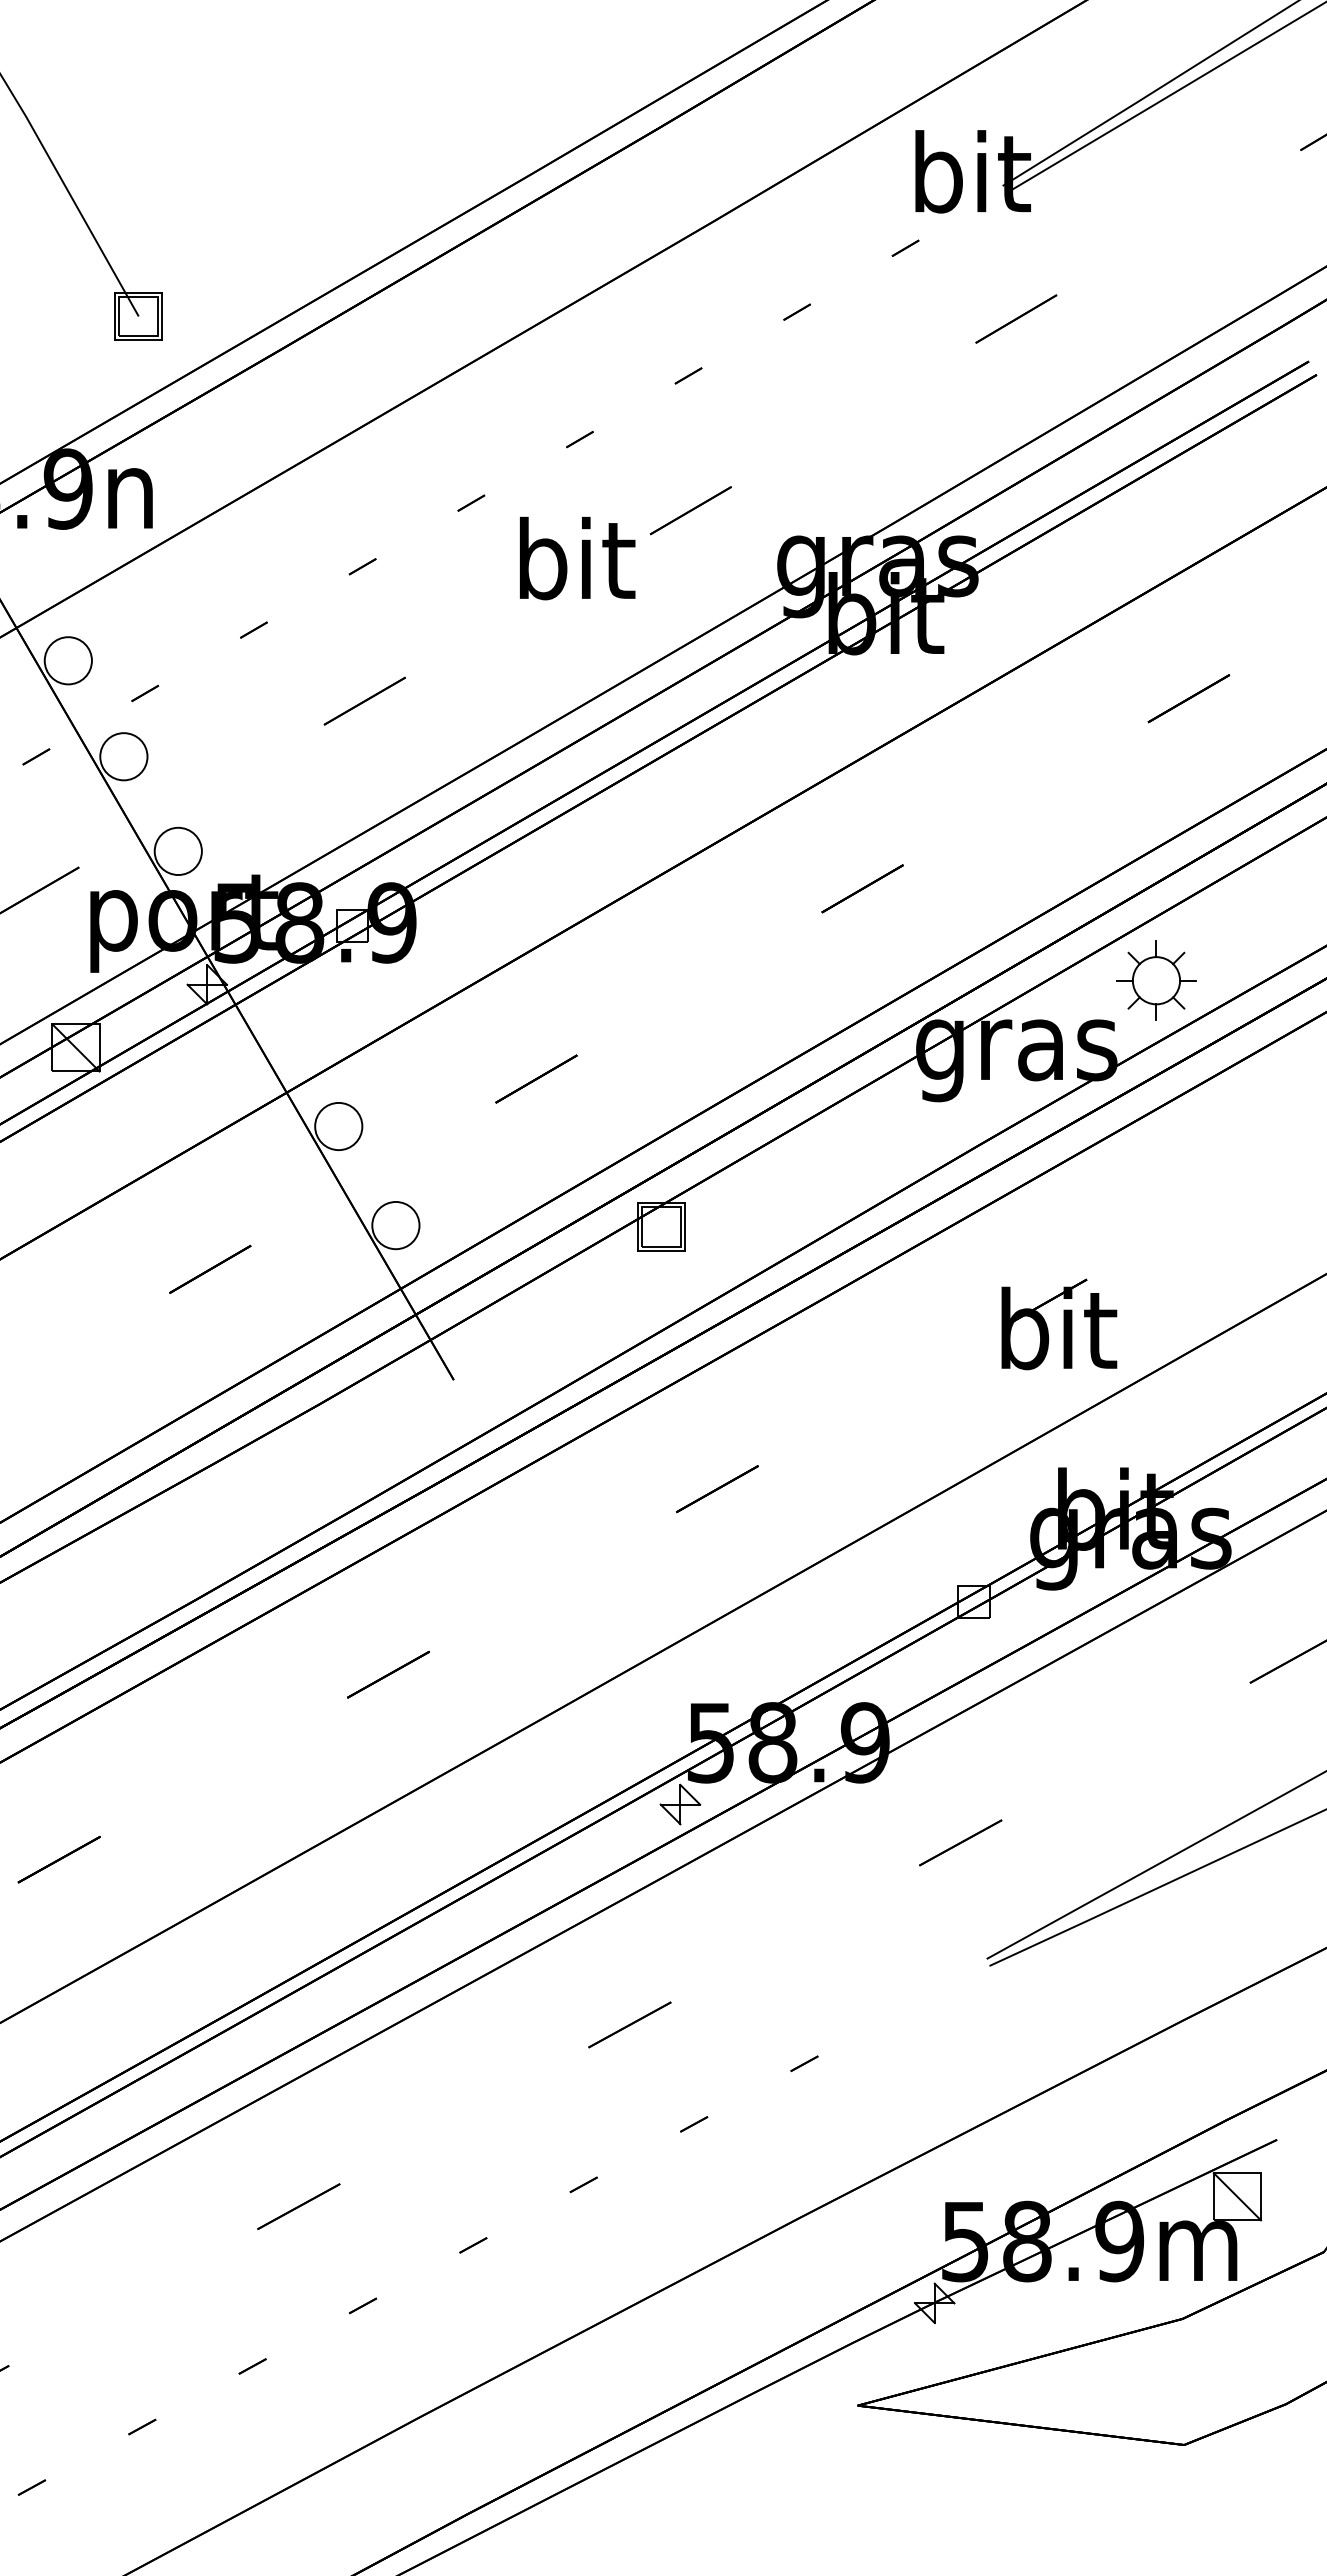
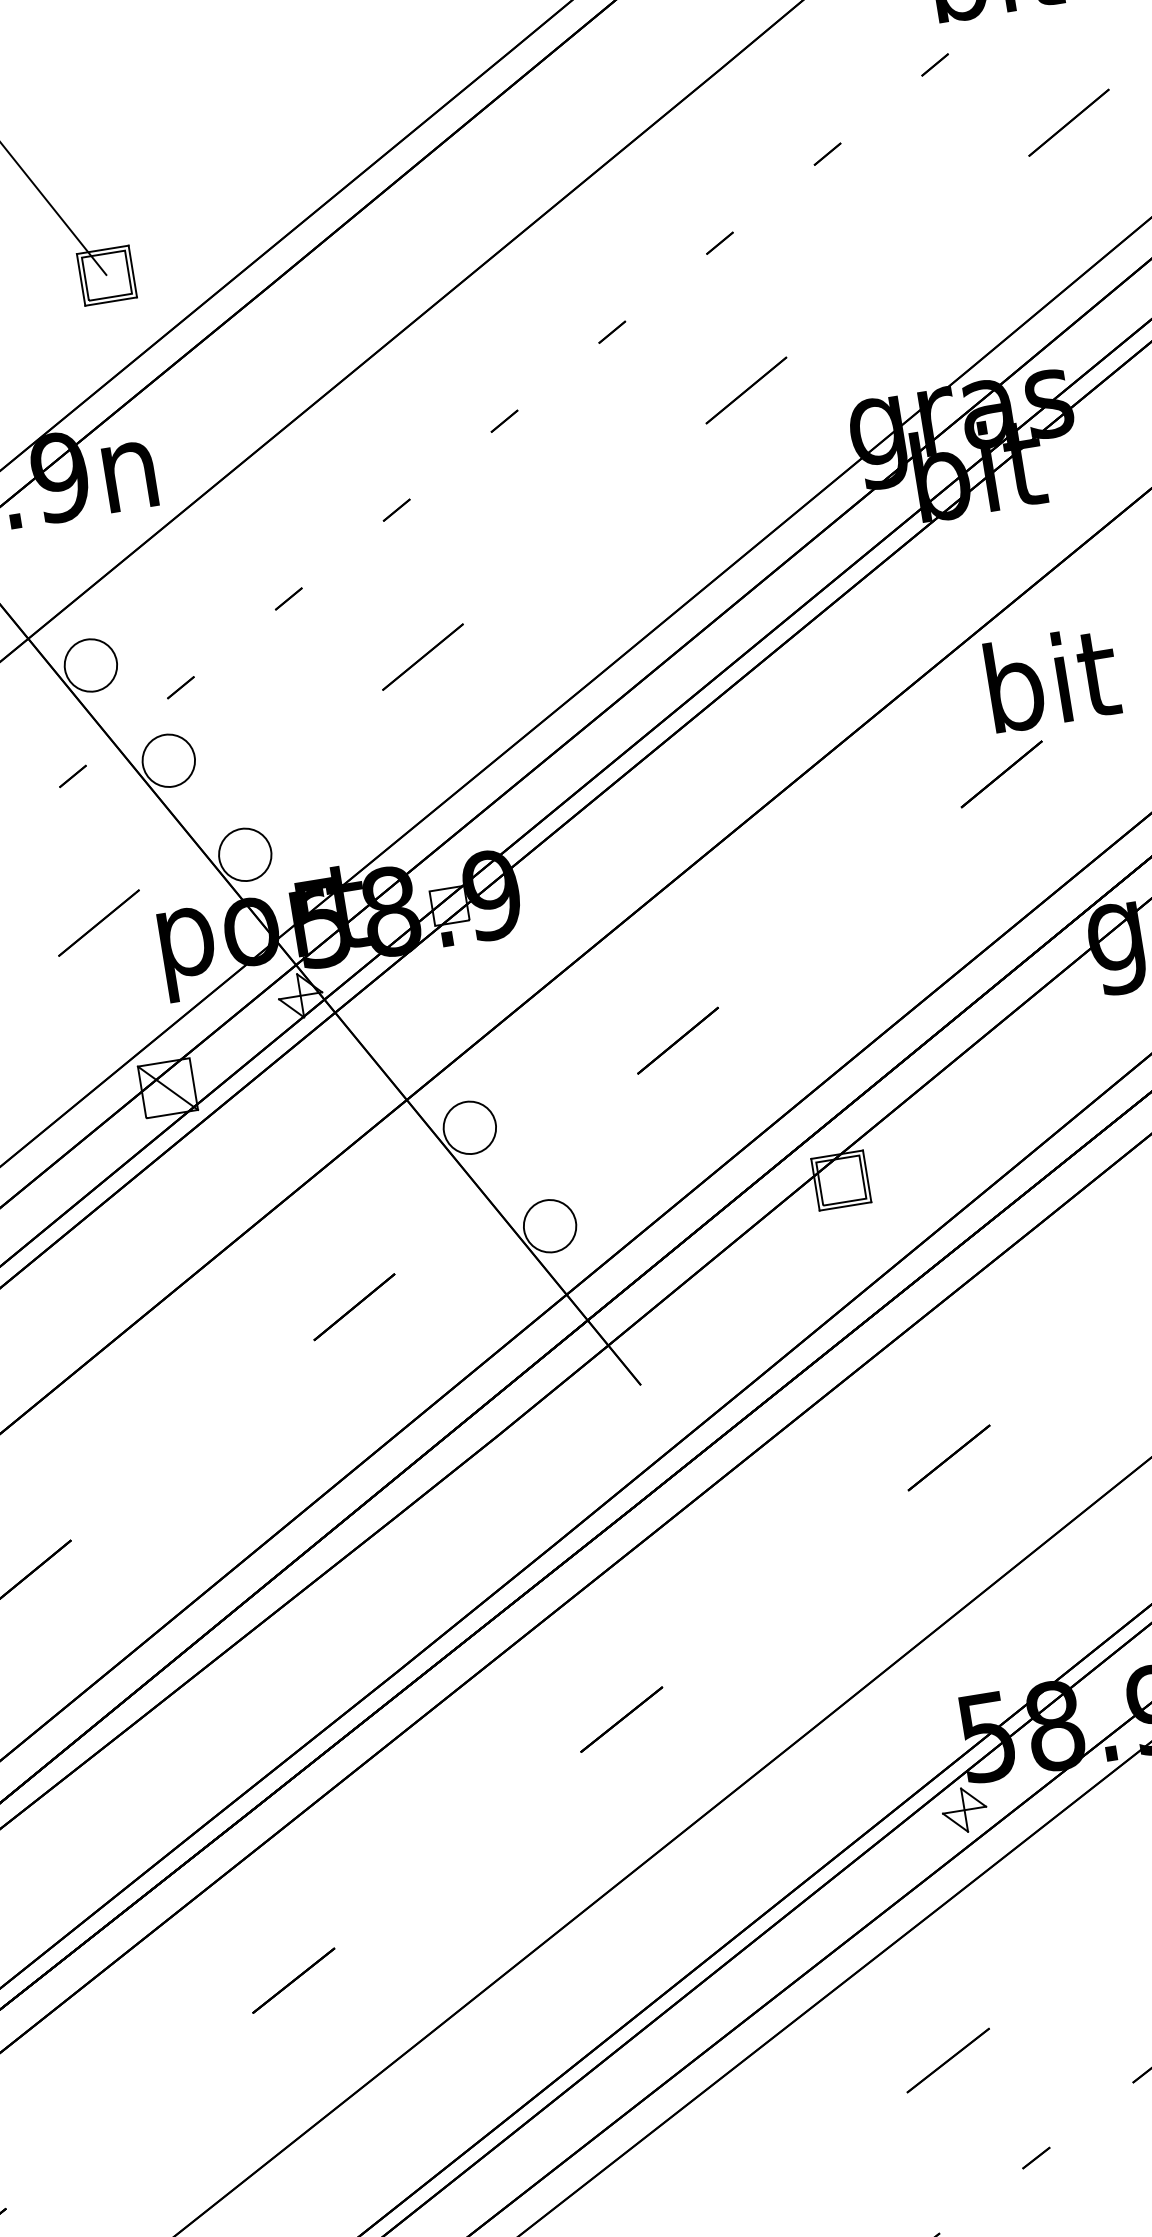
text: (577, 558) -> (1052, 679), moved

